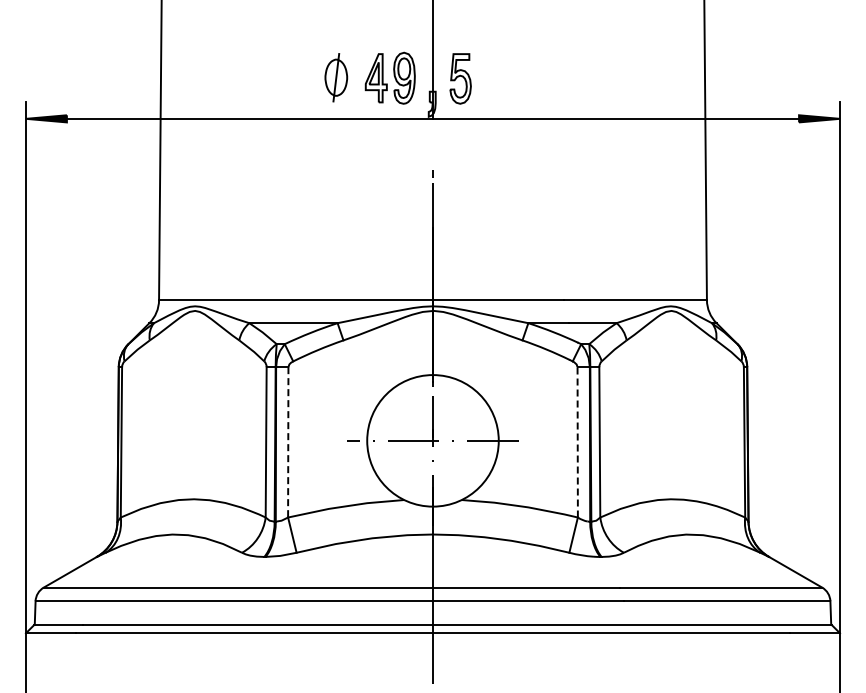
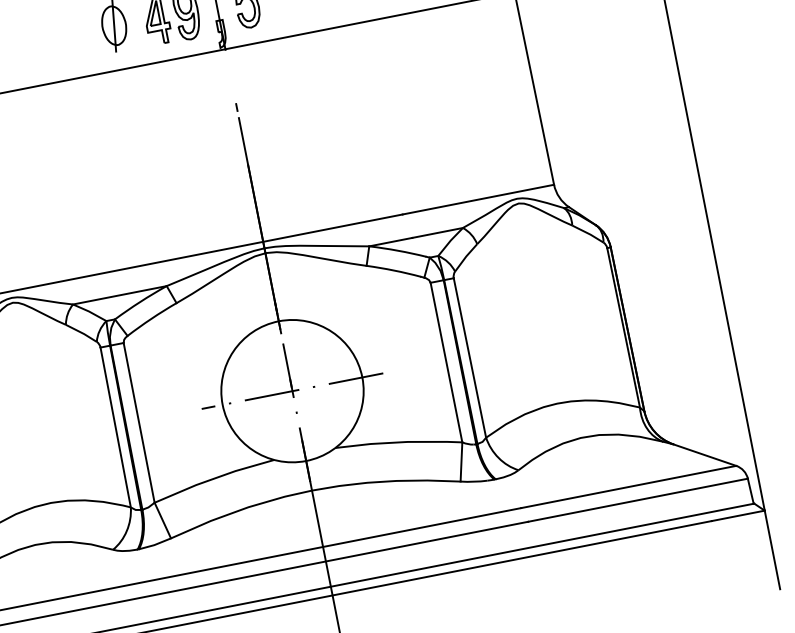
line: (577, 441) -> (446, 361), dashed -> solid
line: (288, 442) -> (139, 423), dashed -> solid

